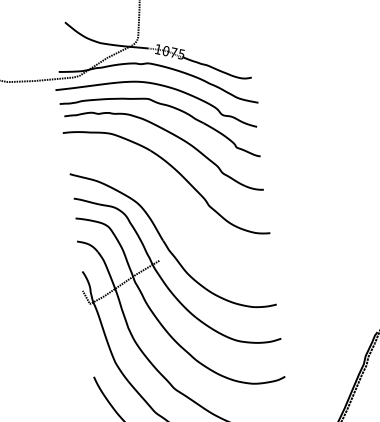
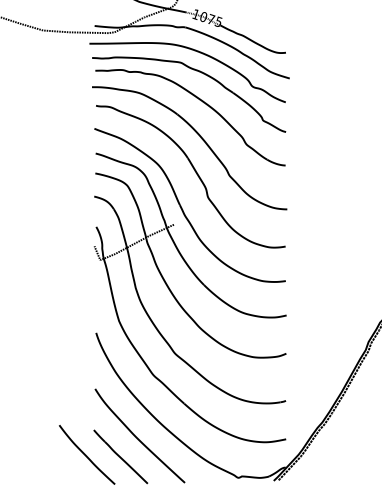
part: (170, 211) -> (190, 176), added

